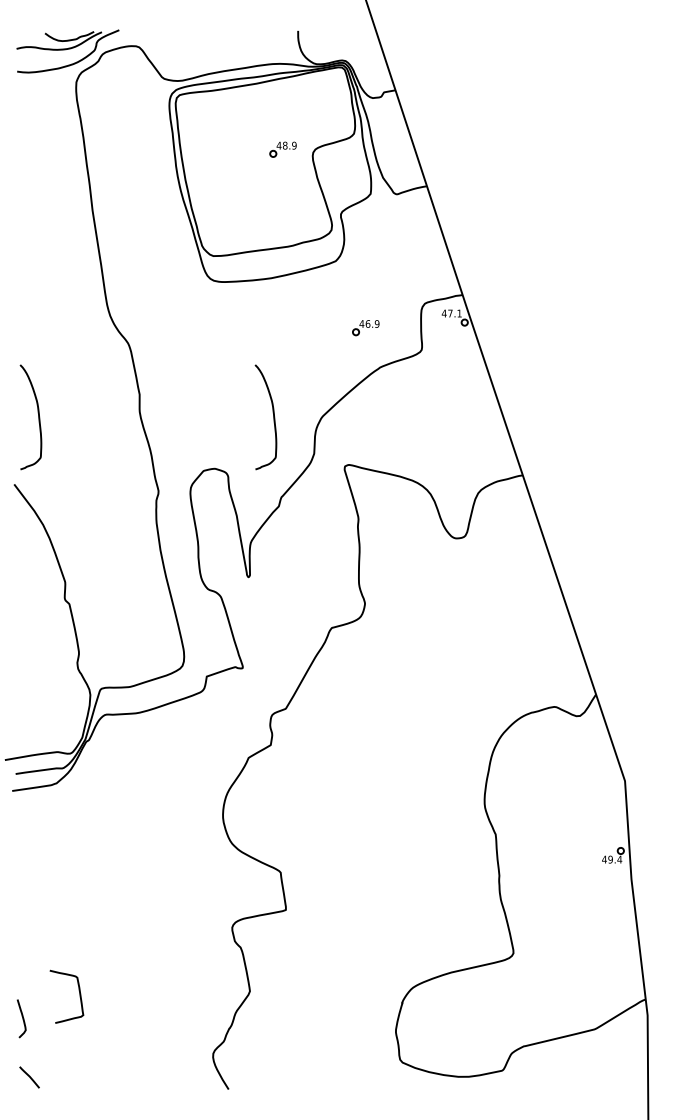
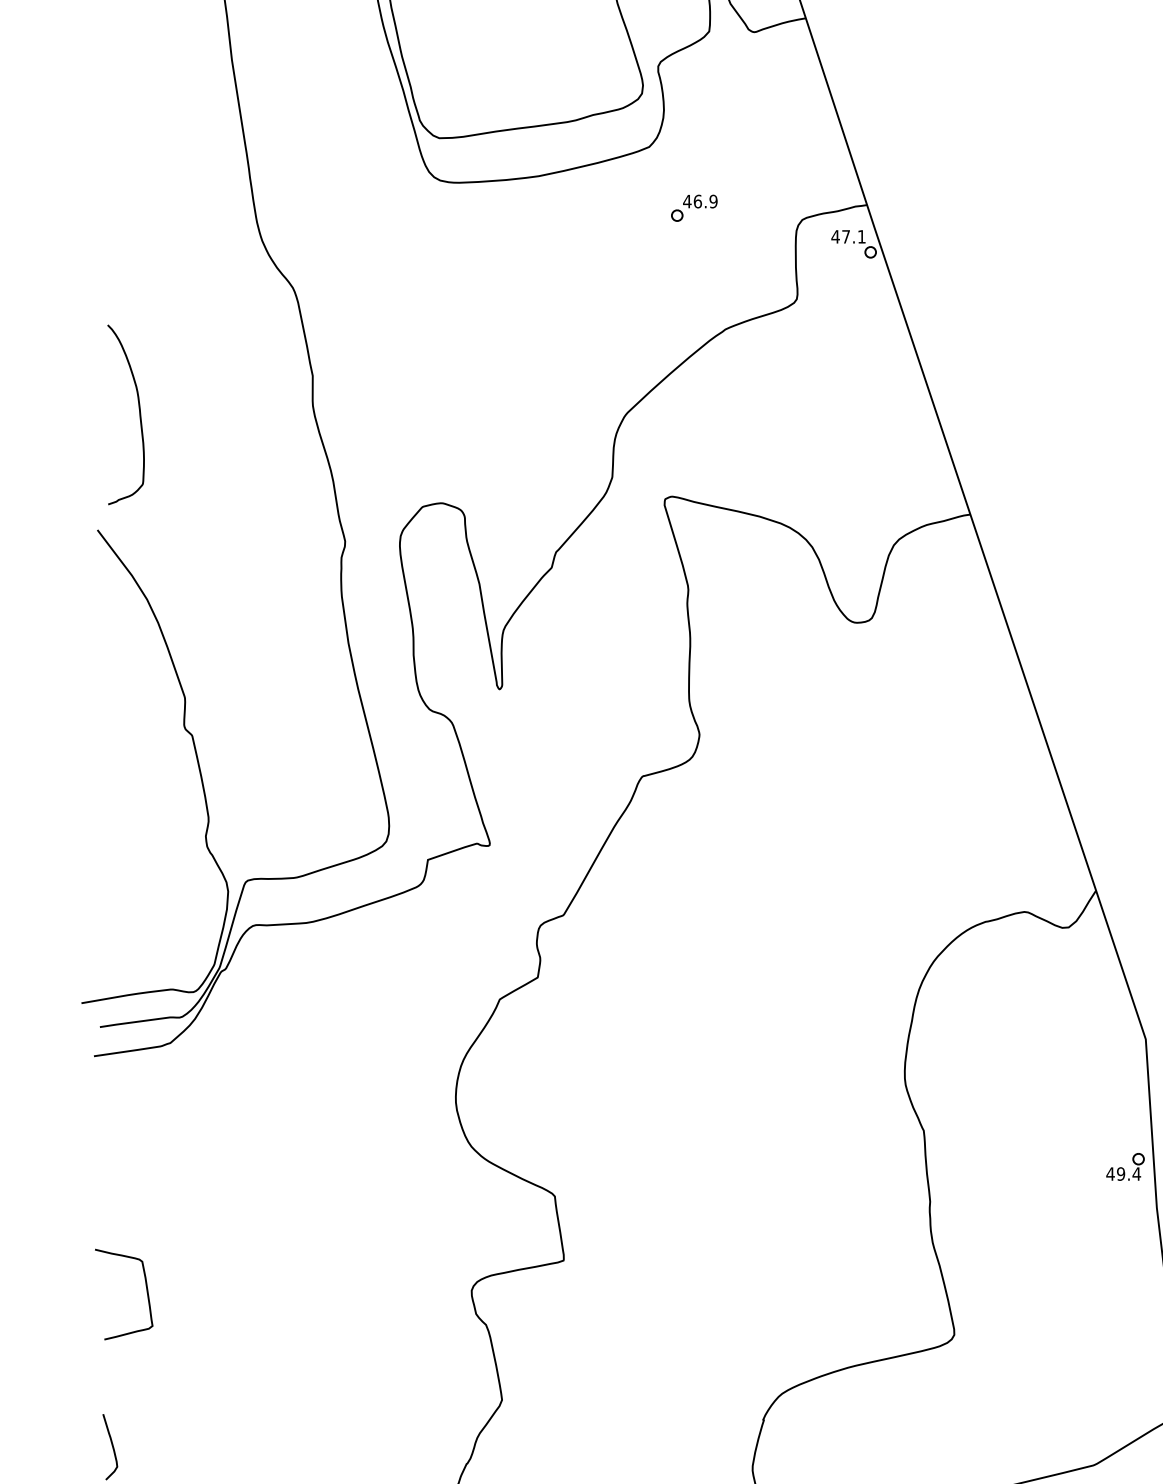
part: (365, 328) -> (693, 209), moved
curve: (273, 417) -> (542, 415), removed
curve: (79, 996) -> (145, 1293), moved

